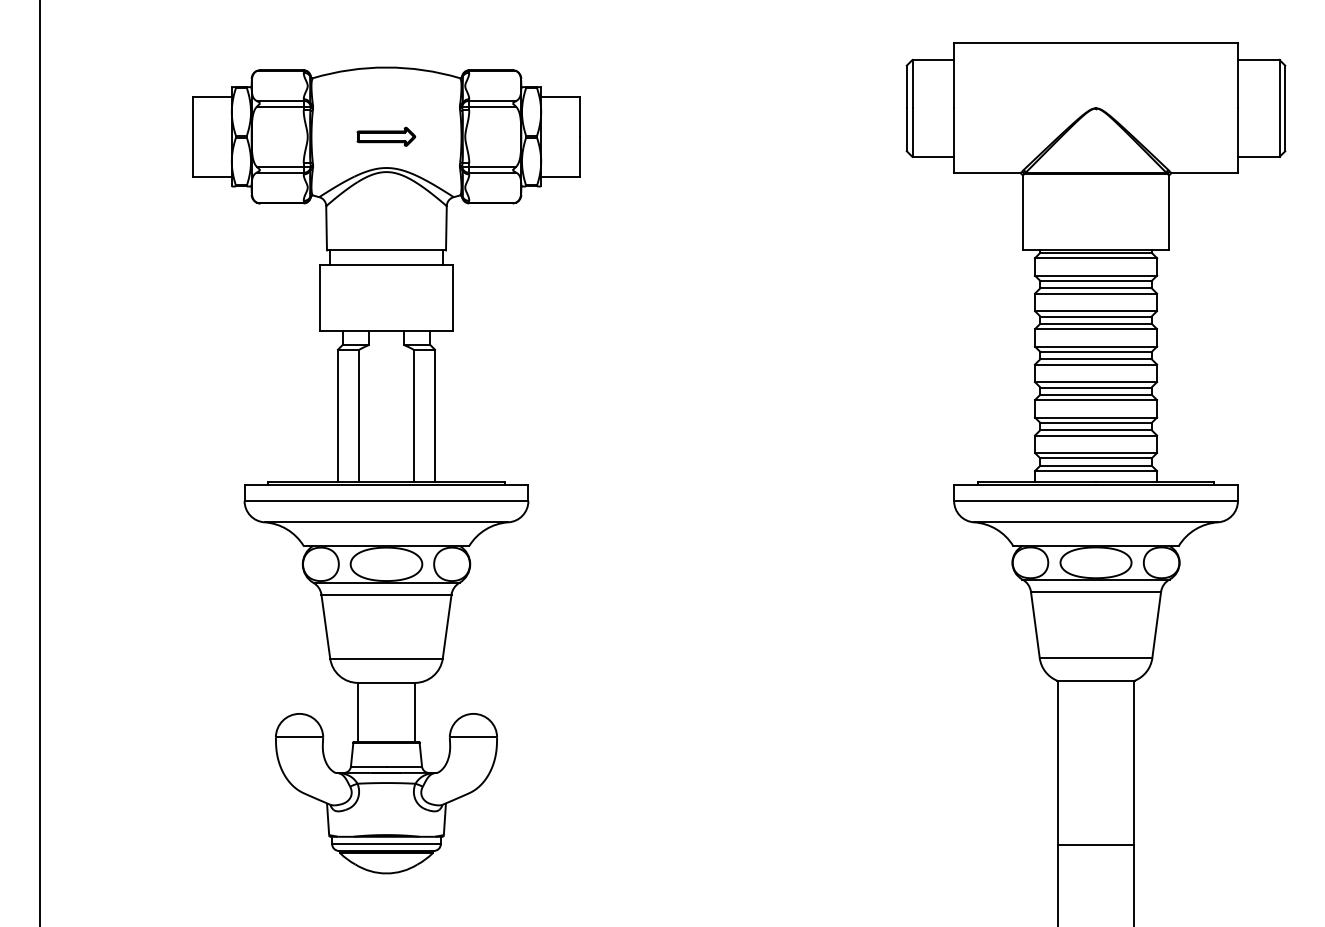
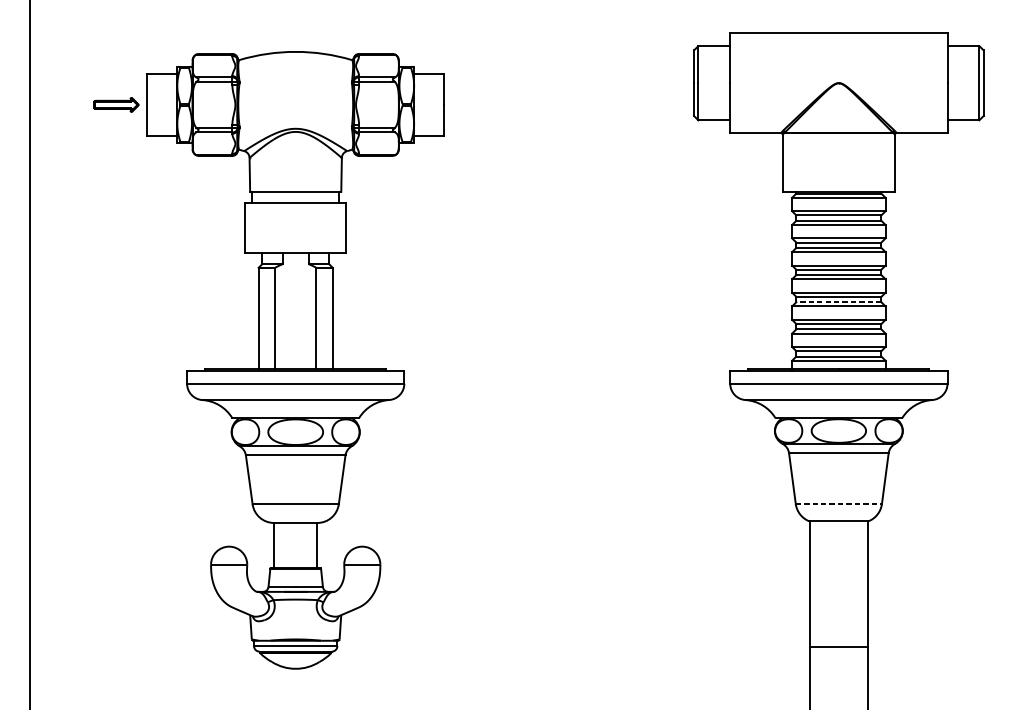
part: (386, 136) -> (116, 104), moved
line: (1096, 394) -> (839, 302), solid -> dashed
line: (1096, 658) -> (839, 504), solid -> dashed

